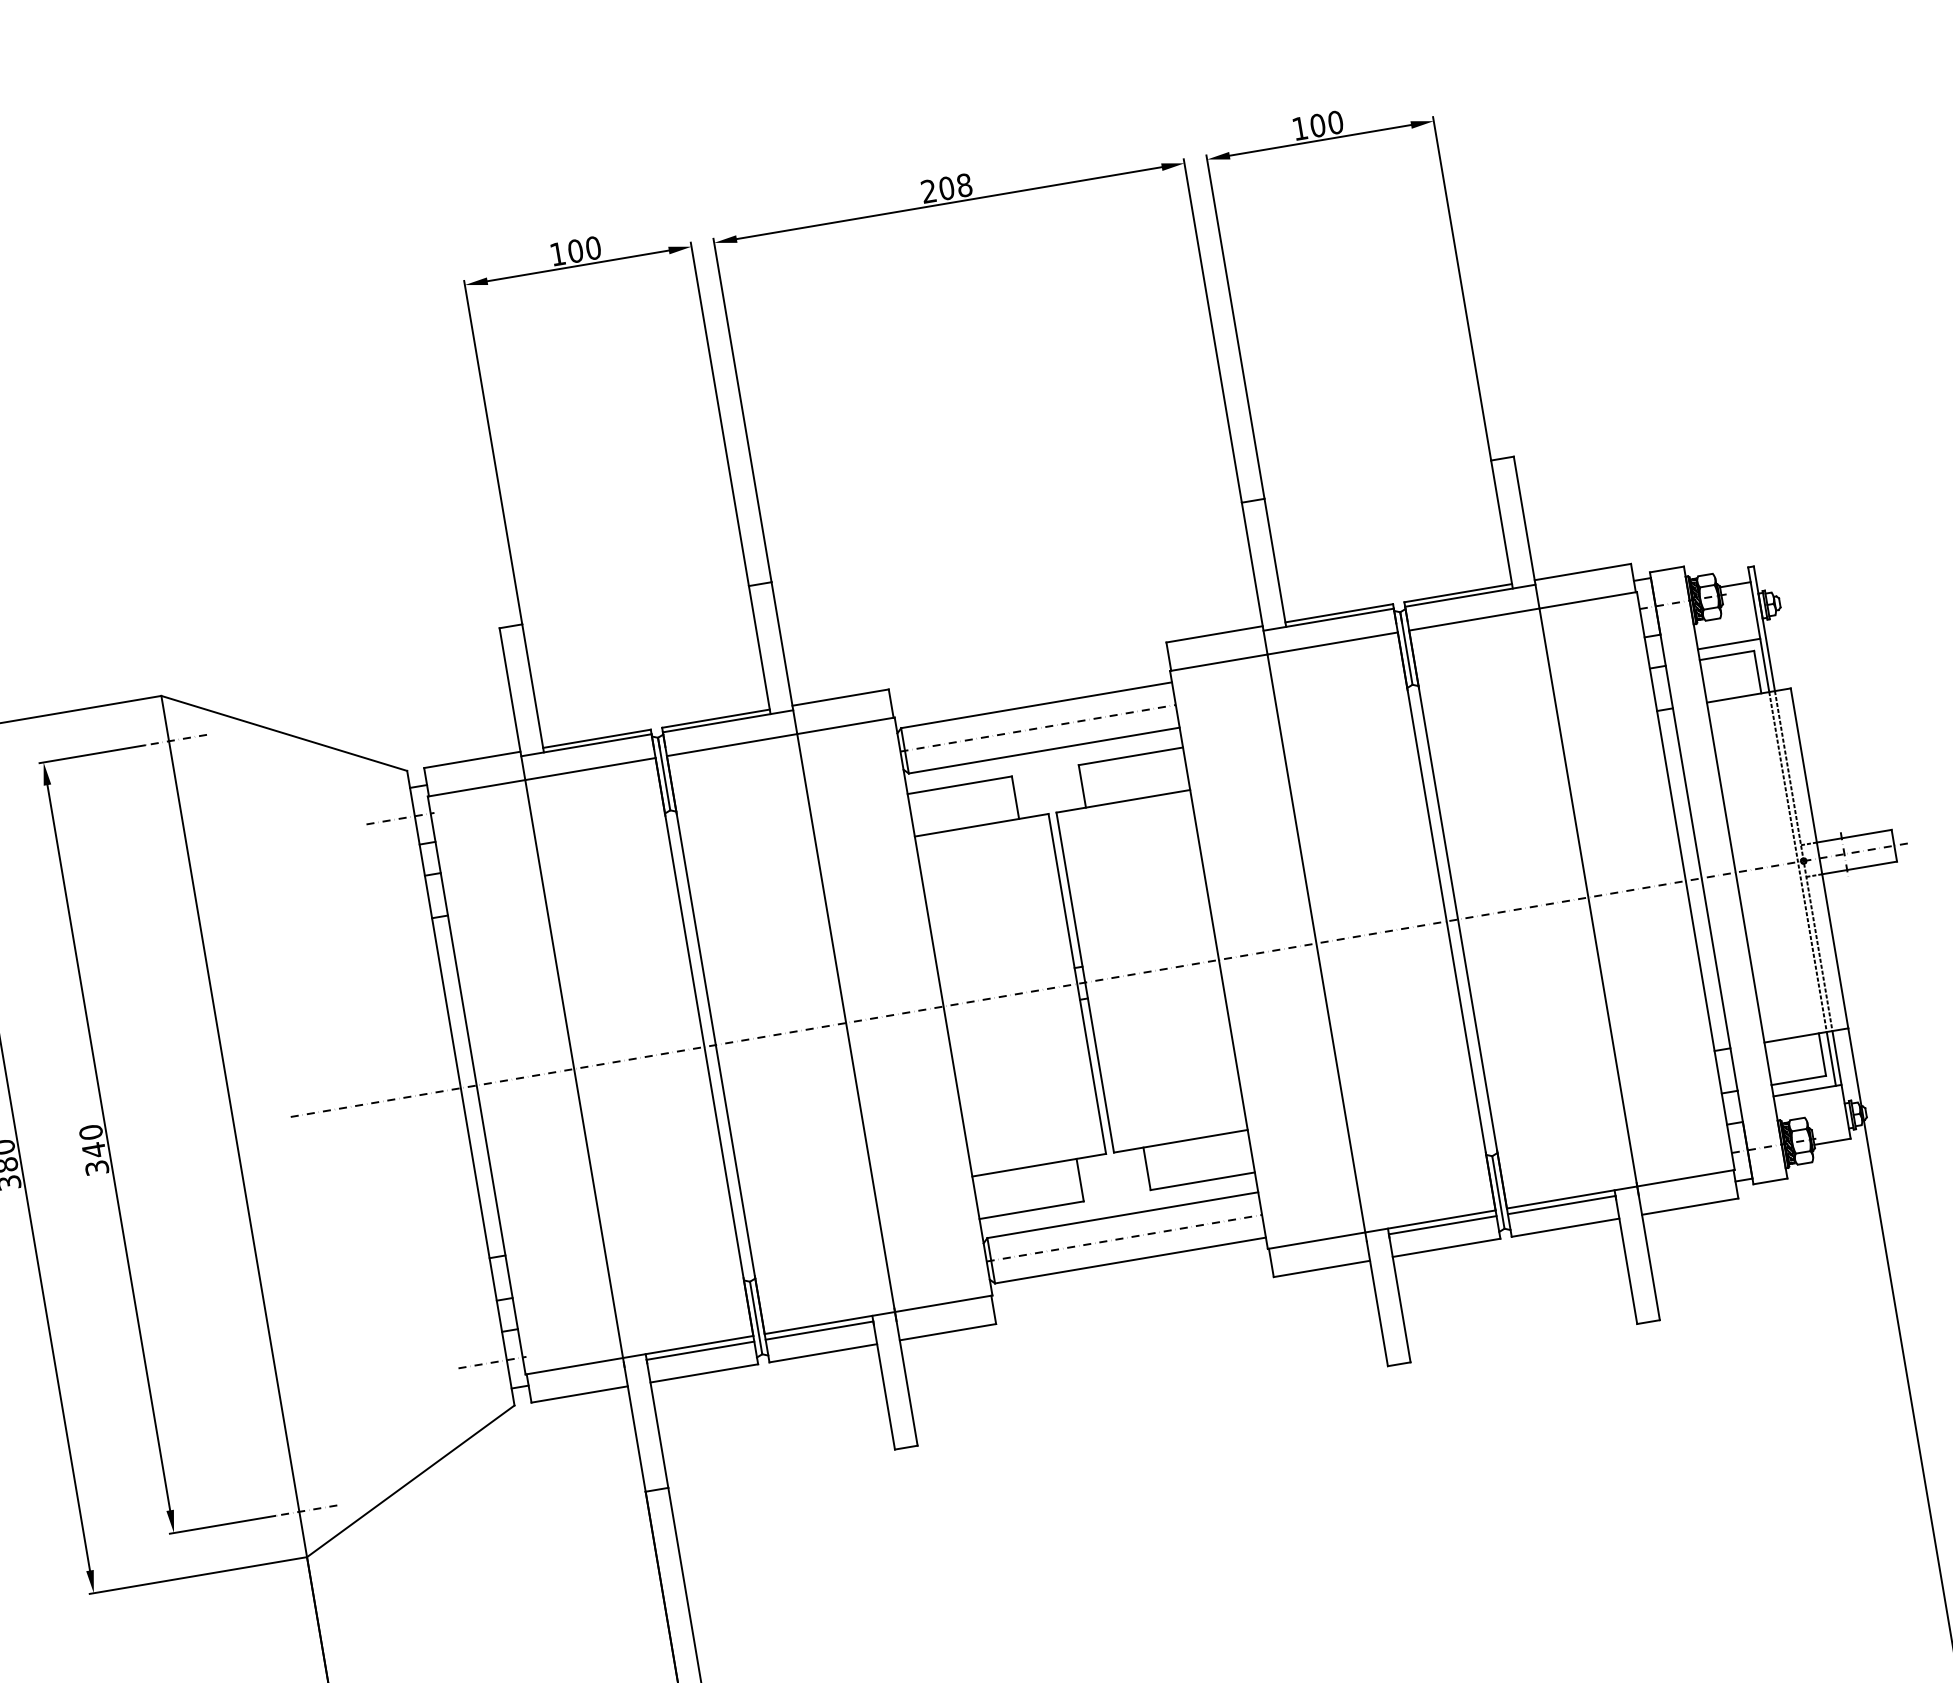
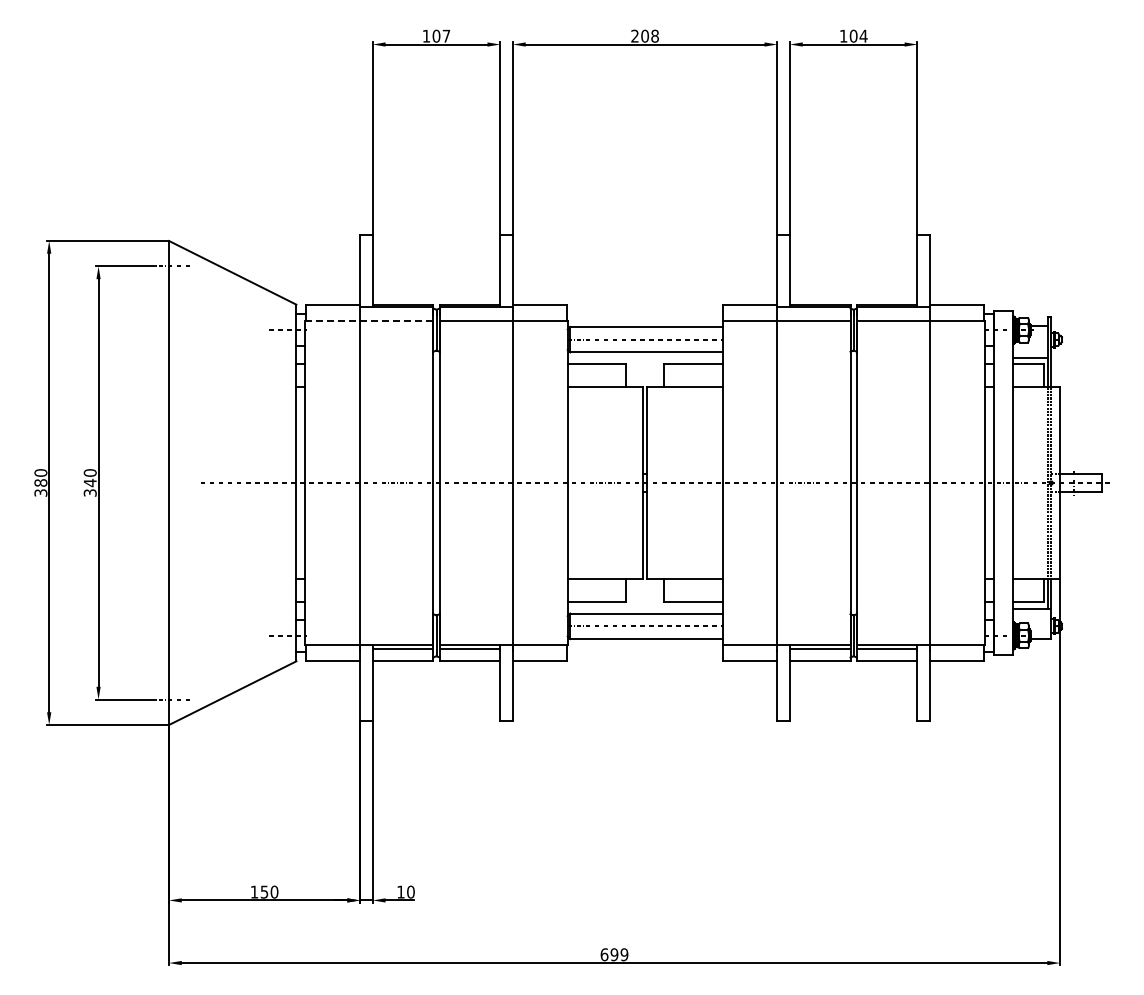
text: (1335, 121) -> (863, 35), 100 -> 104
text: (593, 246) -> (446, 35), 100 -> 107
line: (541, 777) -> (369, 320), solid -> dashed

